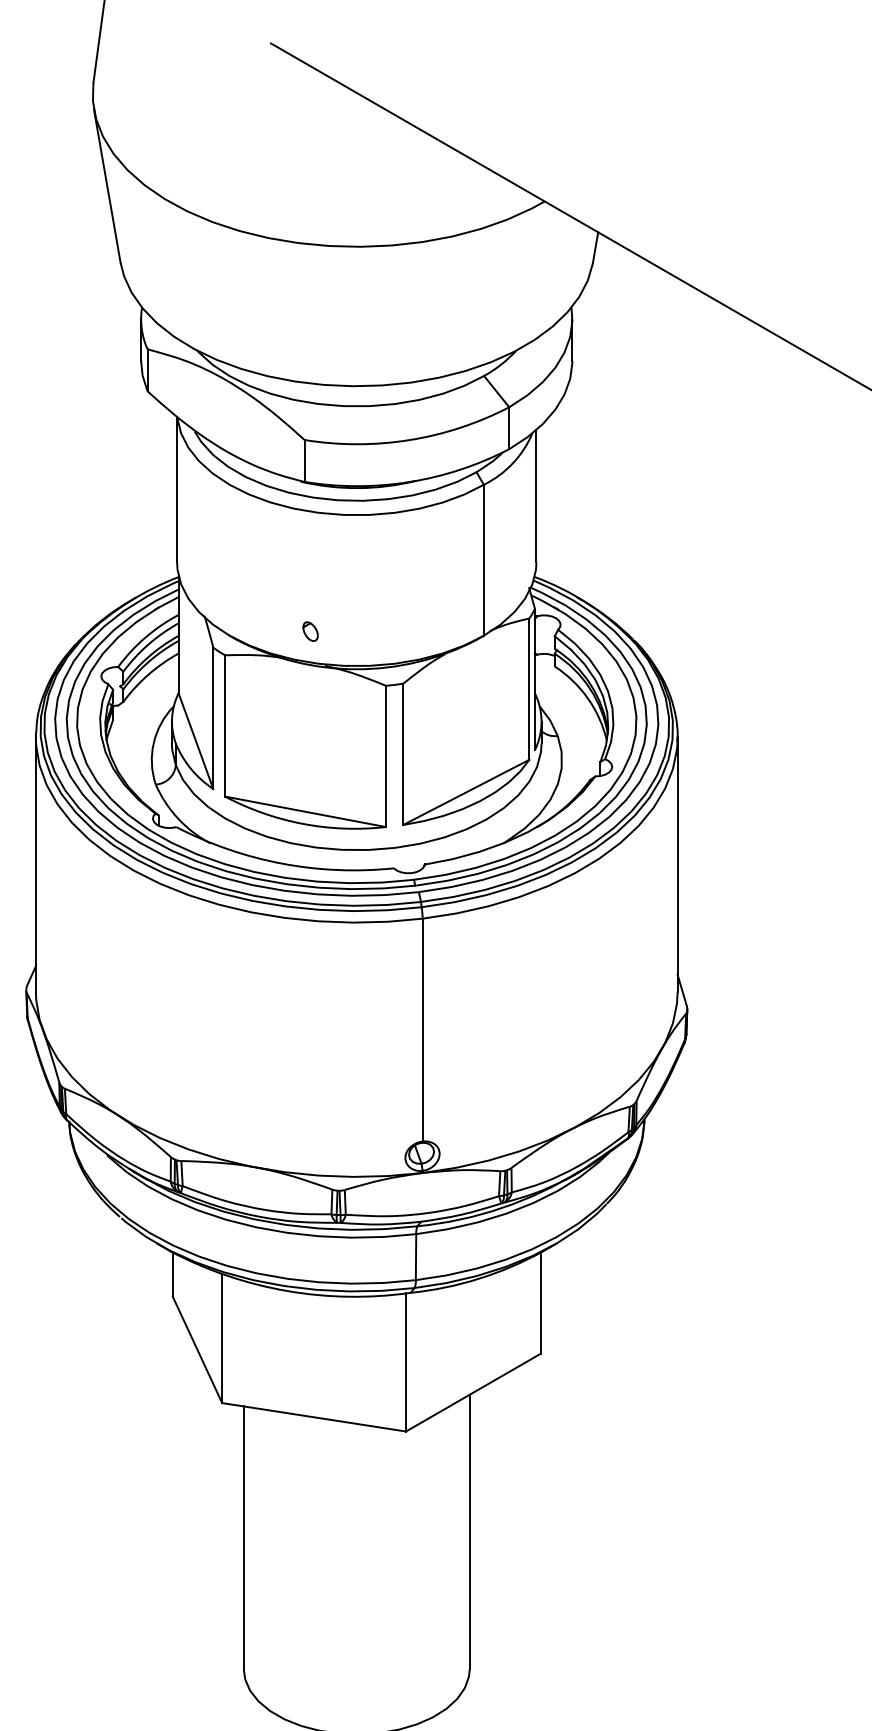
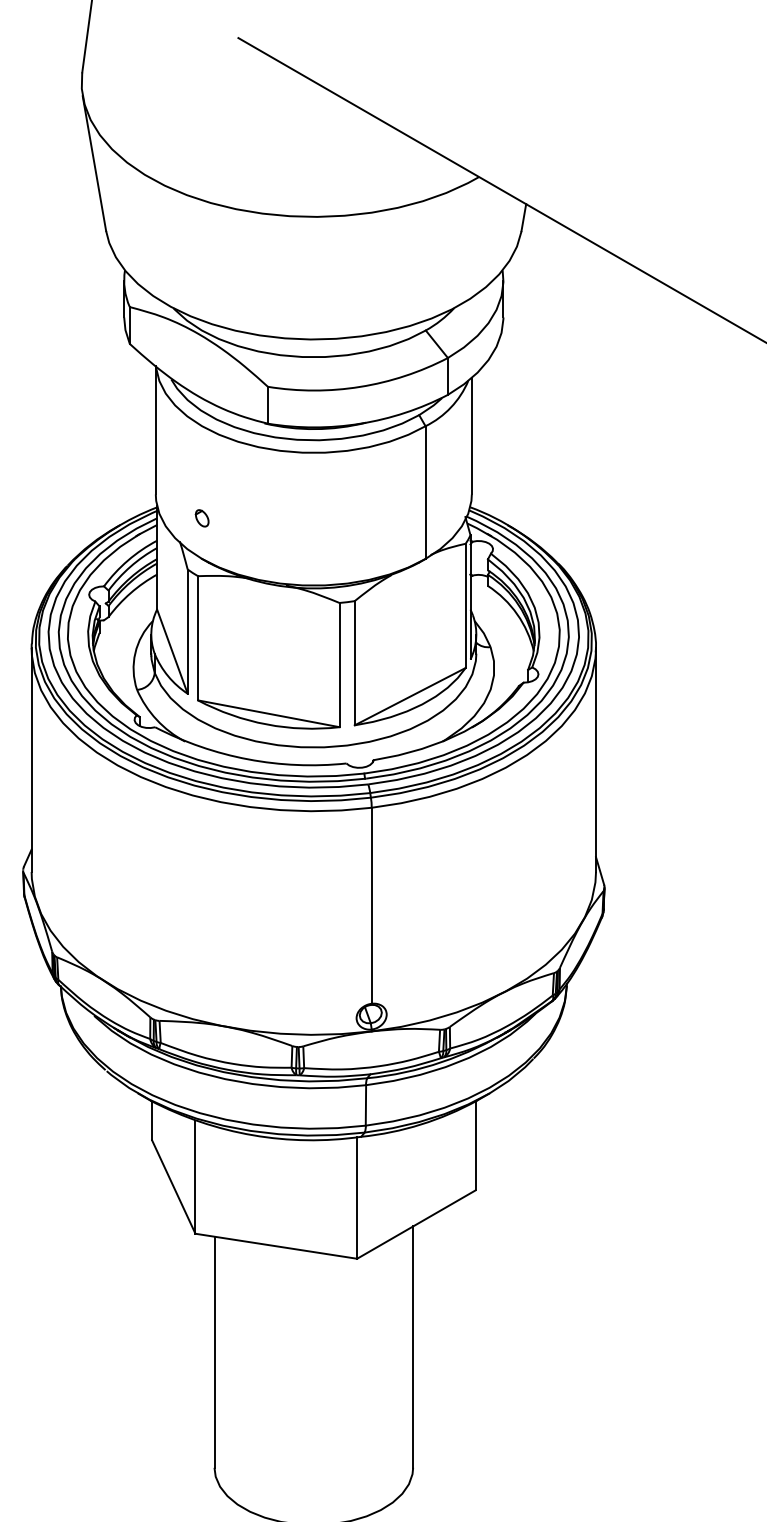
part: (309, 631) -> (201, 518), moved

